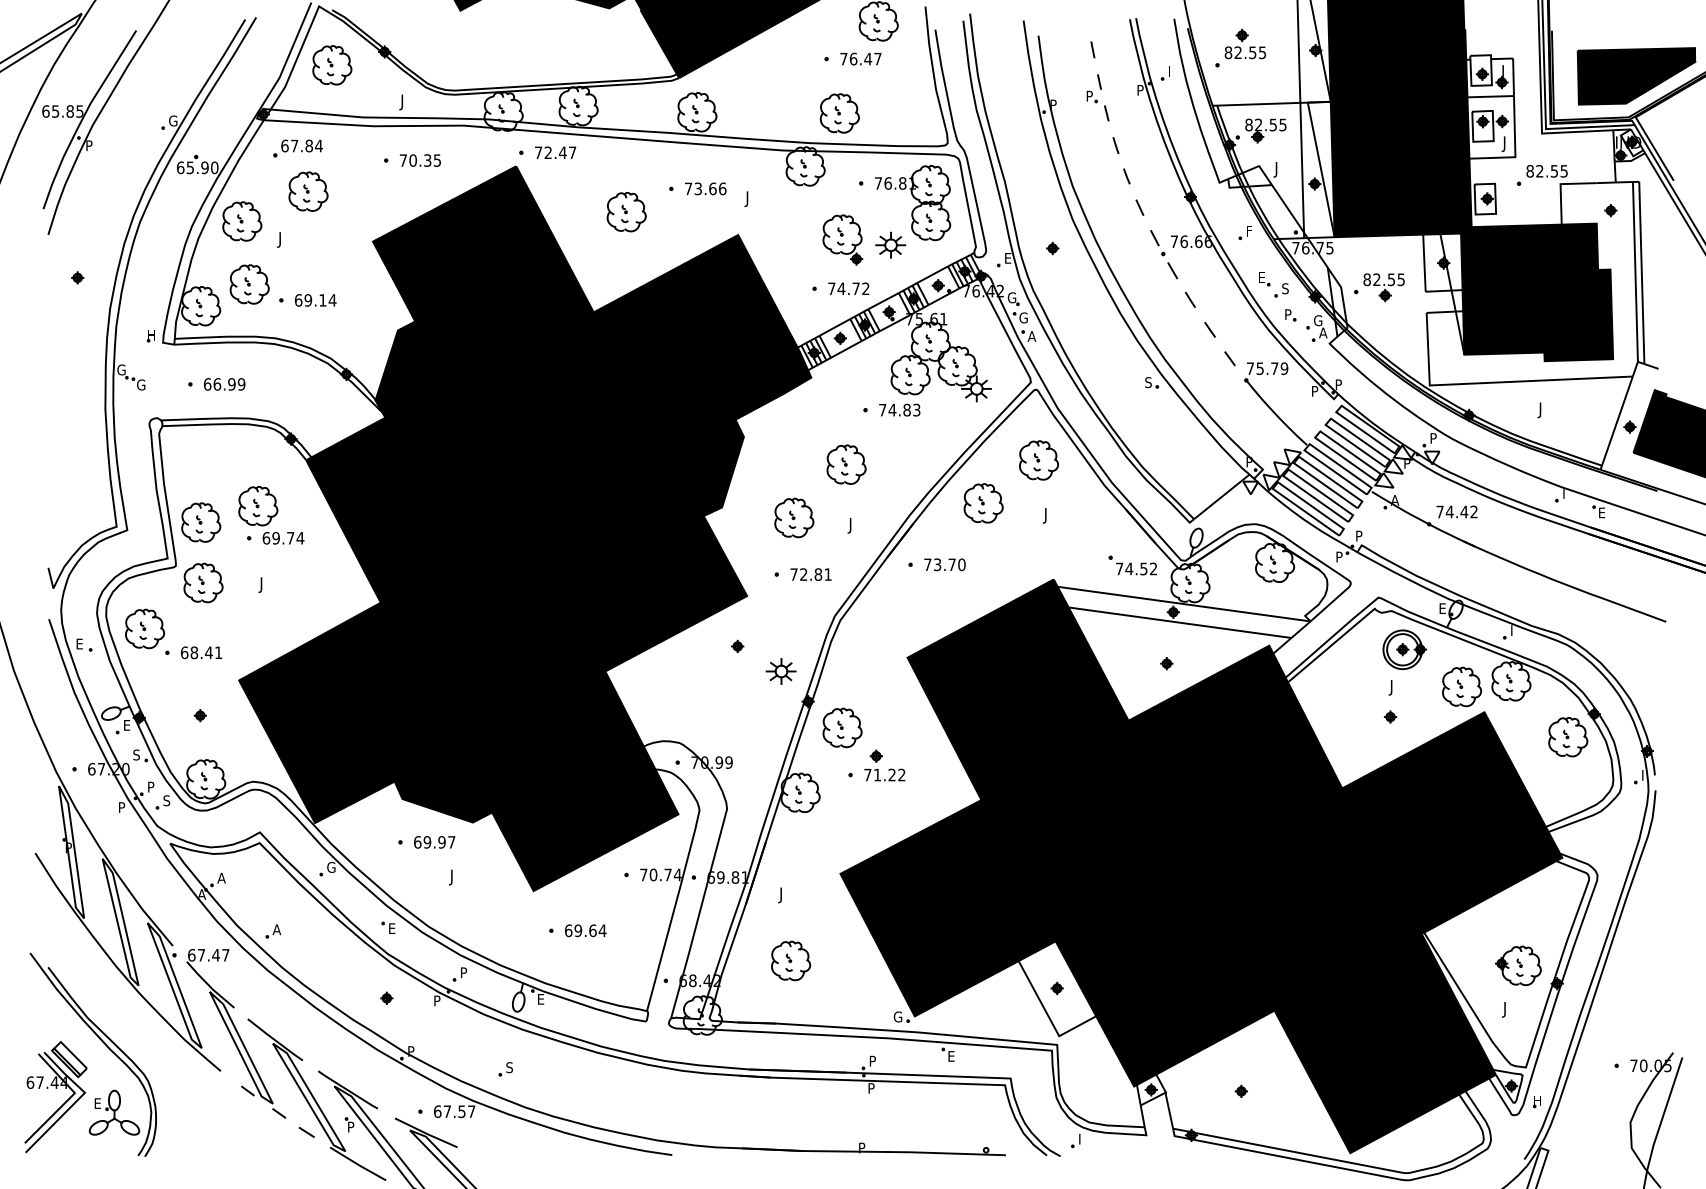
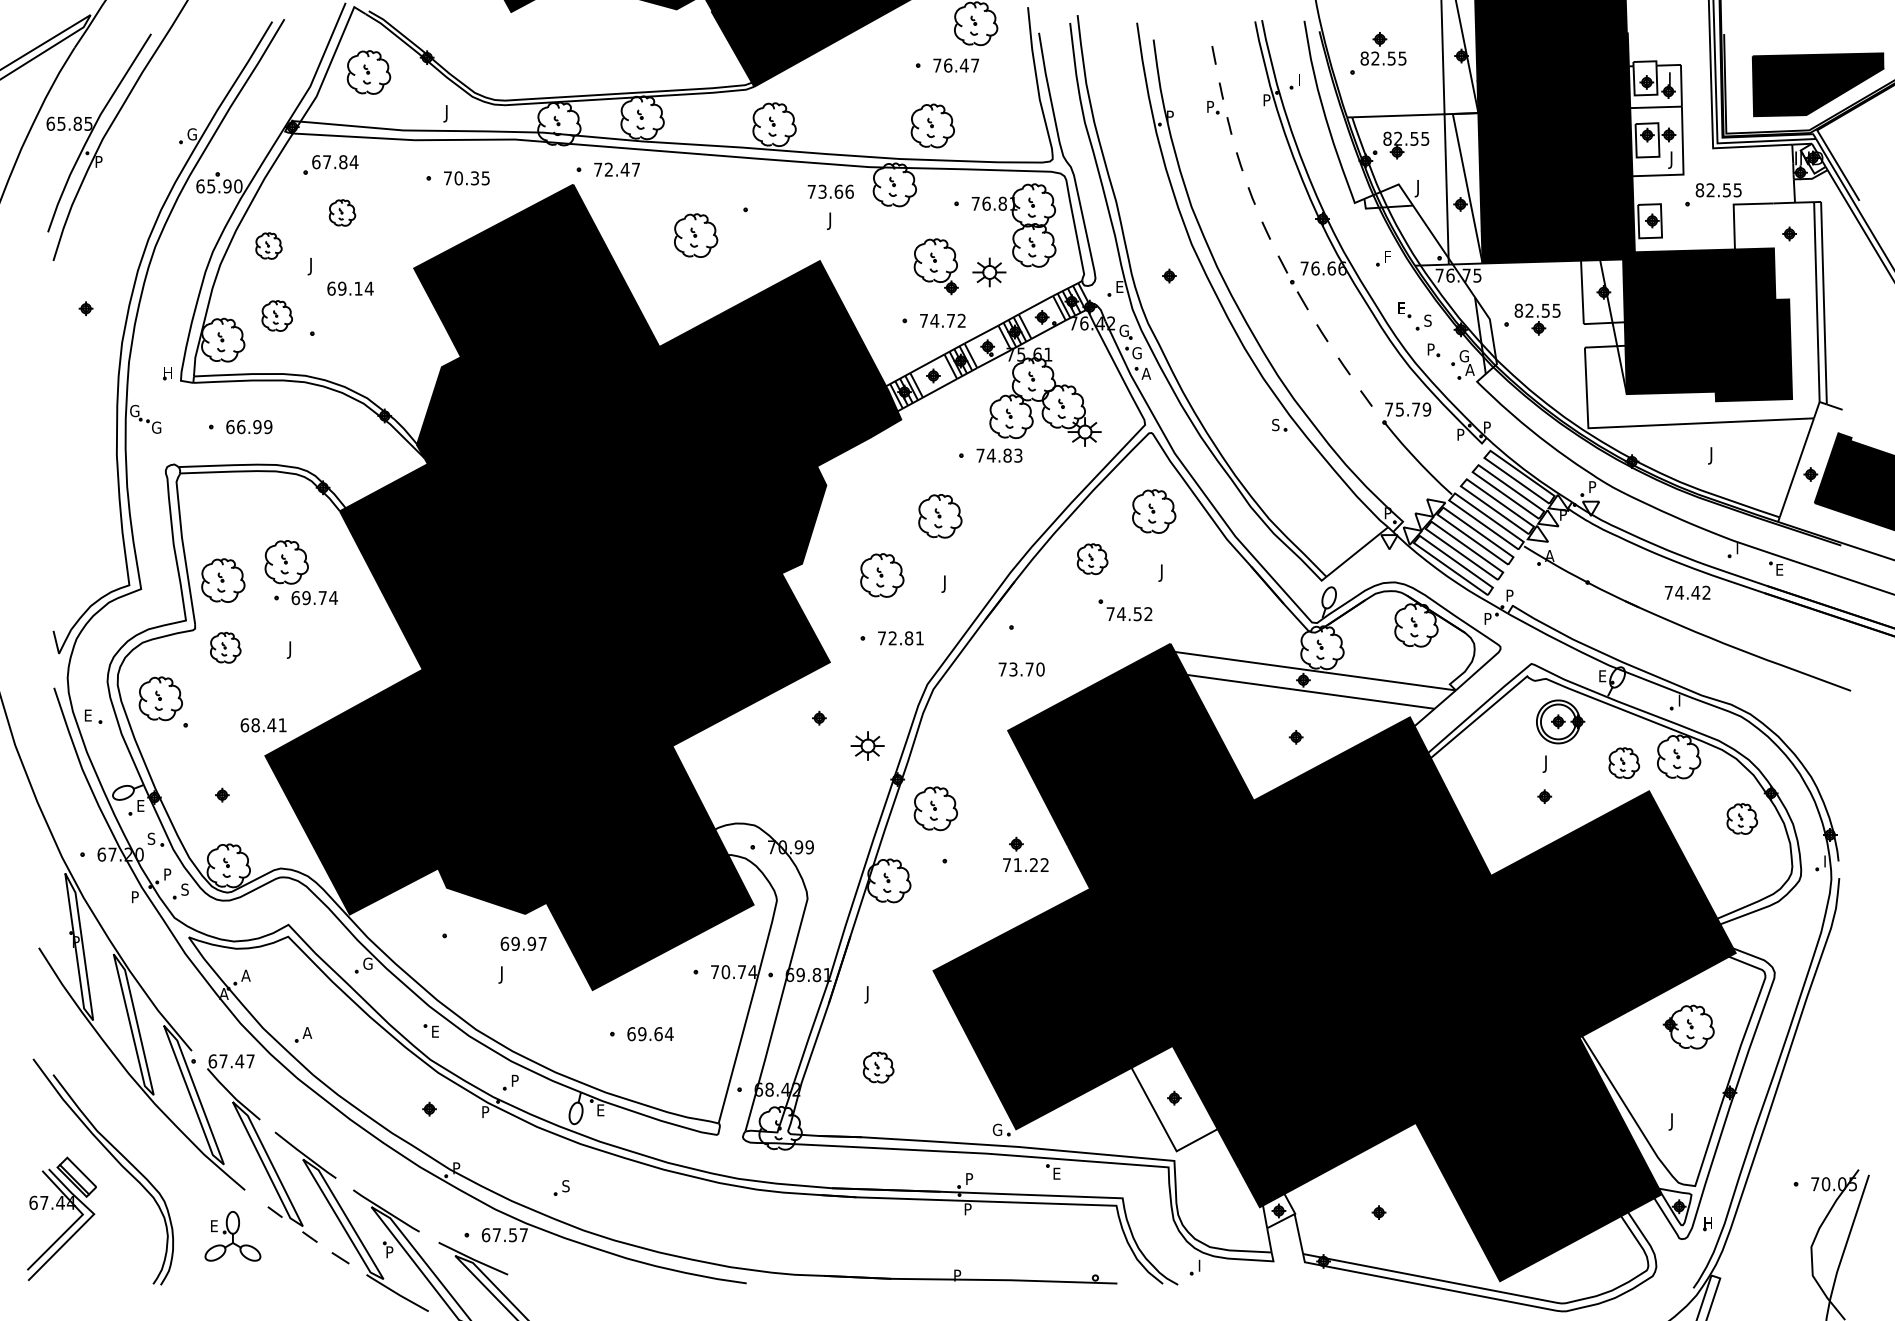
text: (705, 188) -> (830, 191), moved
part: (308, 191) -> (342, 212), size x0.6
part: (241, 220) -> (268, 245), size x0.6
part: (250, 283) -> (277, 315), size x0.7
text: (315, 300) -> (350, 288), moved
part: (983, 502) -> (1092, 558), size x0.7
text: (1456, 511) -> (1687, 592), moved
text: (944, 564) -> (1021, 669), moved
part: (1132, 565) -> (1125, 610), moved
part: (203, 582) -> (225, 647), size x0.7
text: (201, 653) -> (263, 725), moved
part: (1462, 686) -> (1624, 762), size x0.7
part: (1568, 736) -> (1742, 818), size x0.7
part: (880, 760) -> (1020, 848), moved
text: (434, 842) -> (523, 943), moved
part: (790, 960) -> (878, 1067), size x0.7
part: (1518, 965) -> (1688, 1026), moved
part: (114, 1112) -> (232, 1236), moved

